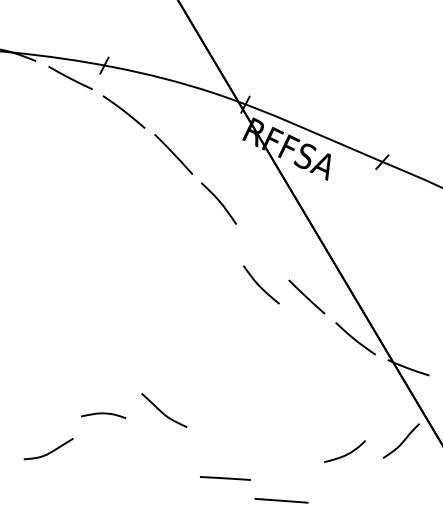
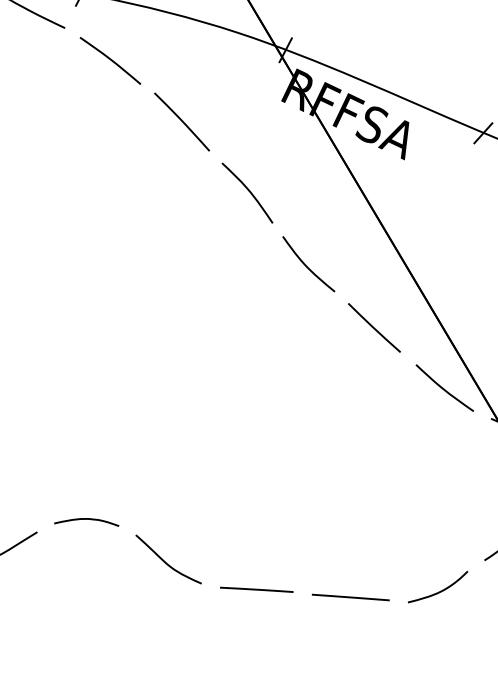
curve: (260, 285) -> (307, 265), moved
curve: (162, 411) -> (165, 561), moved
curve: (103, 414) -> (86, 520), moved
curve: (346, 453) -> (440, 589), moved
line: (281, 500) -> (350, 597), moved

